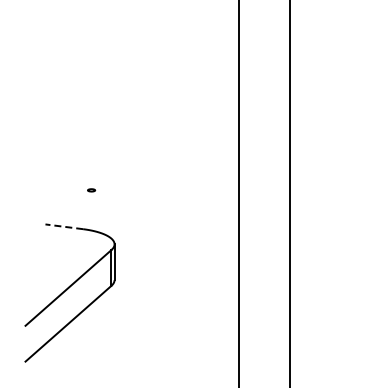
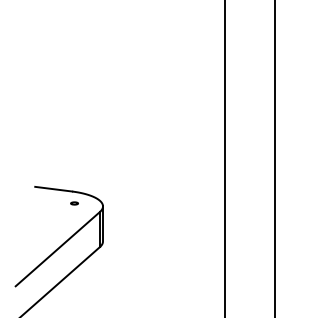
part: (91, 190) -> (74, 203), moved
line: (63, 226) -> (52, 188), dashed -> solid

